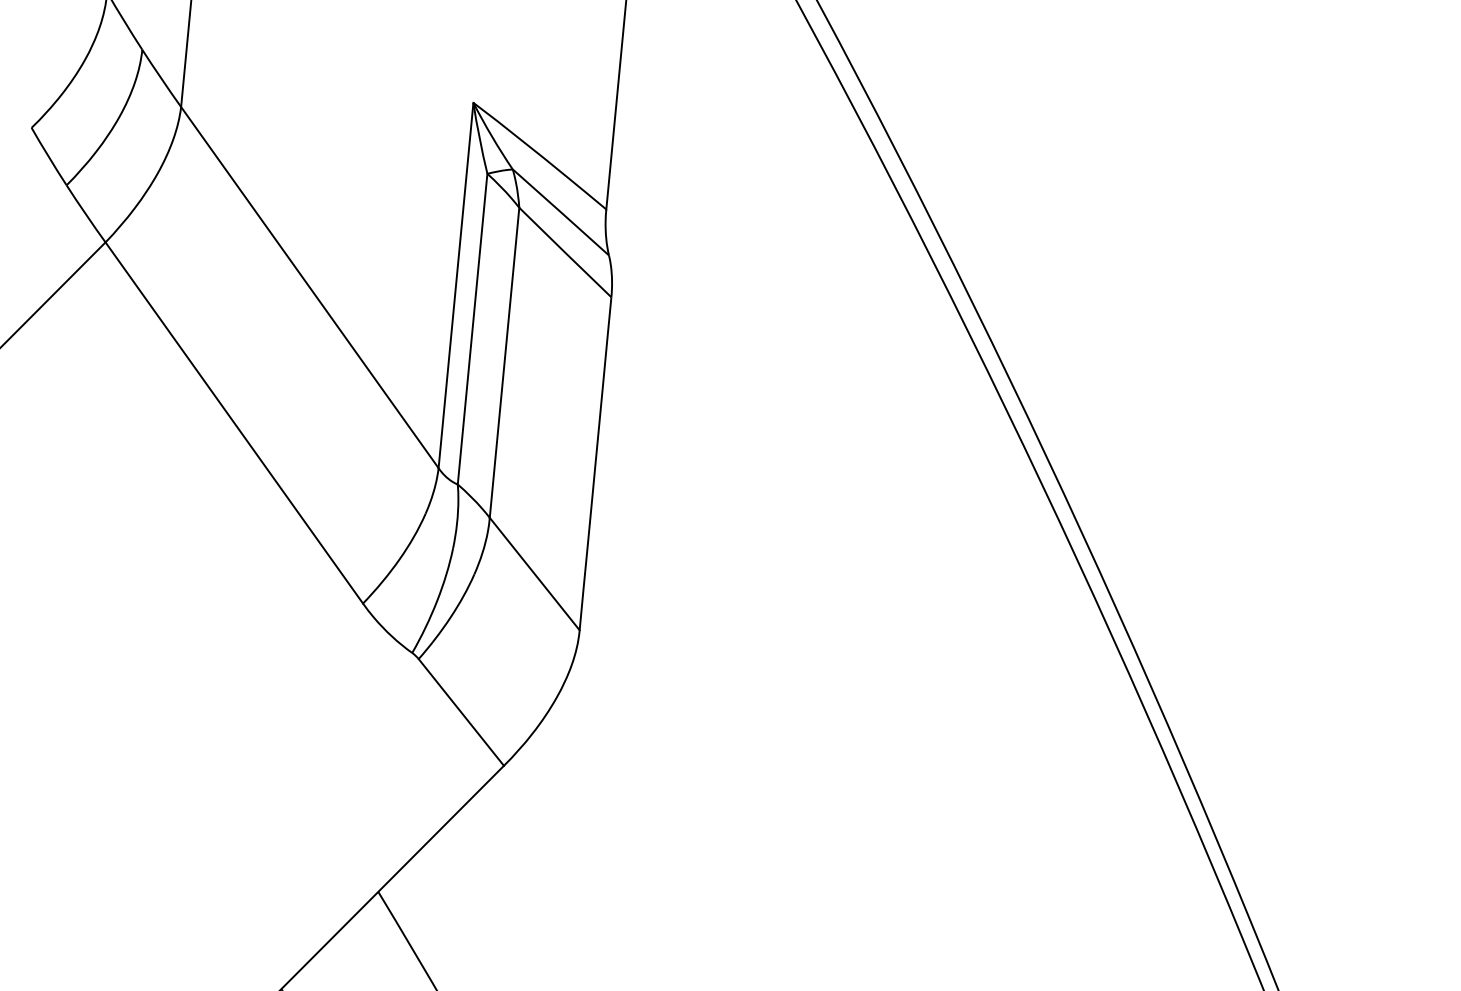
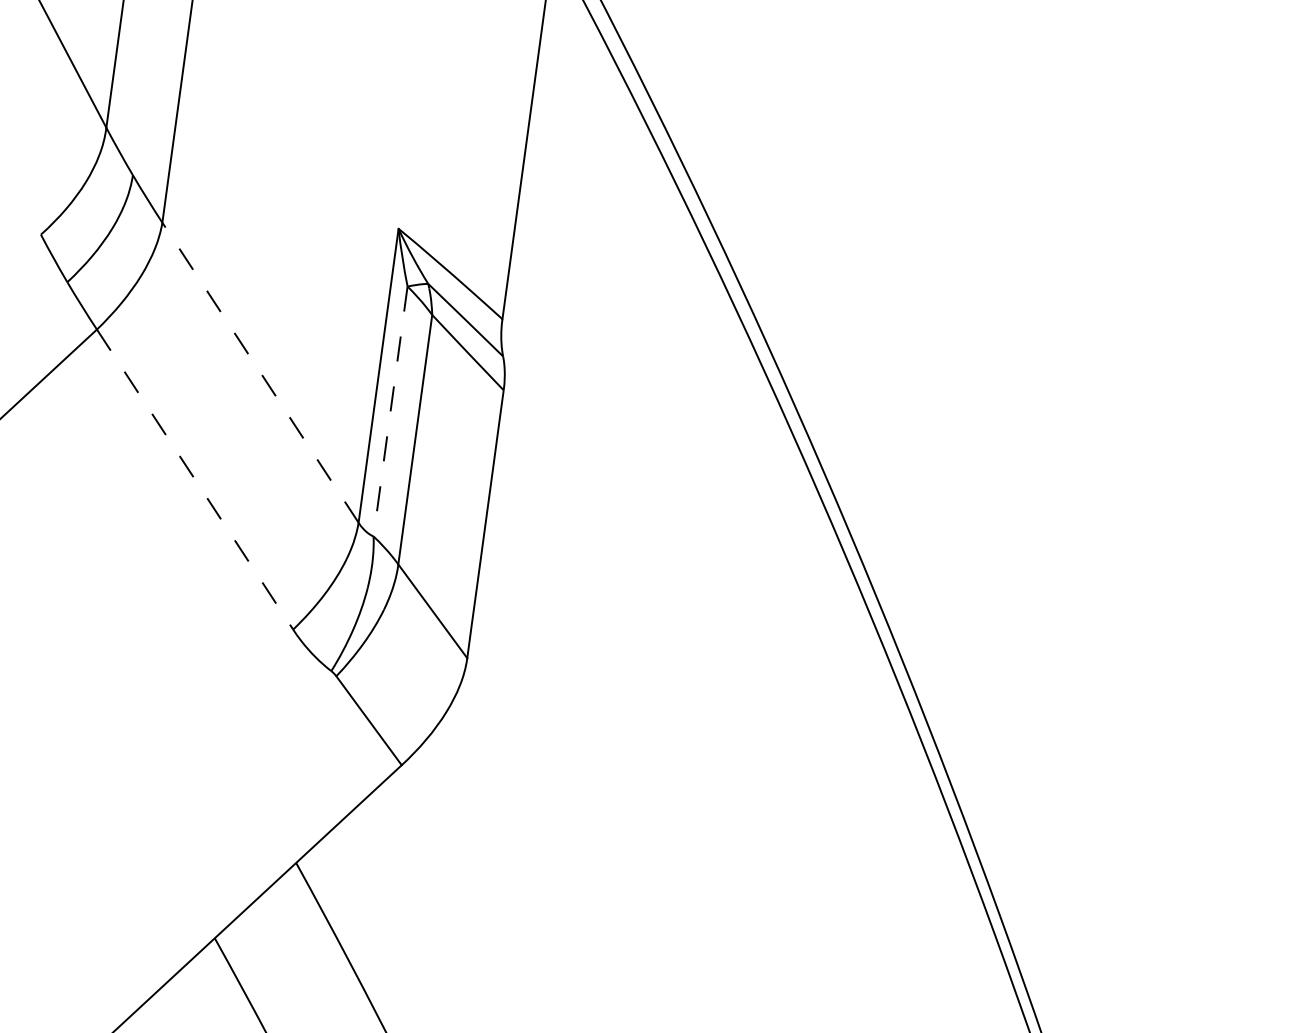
line: (309, 287) -> (260, 372), solid -> dashed
line: (472, 330) -> (390, 412), solid -> dashed
line: (234, 424) -> (195, 480), solid -> dashed

